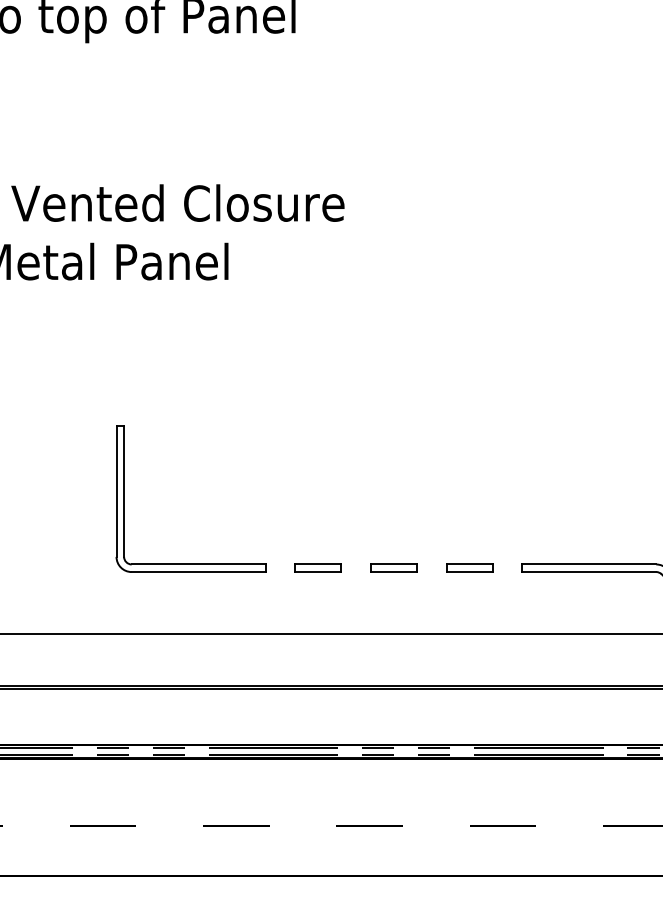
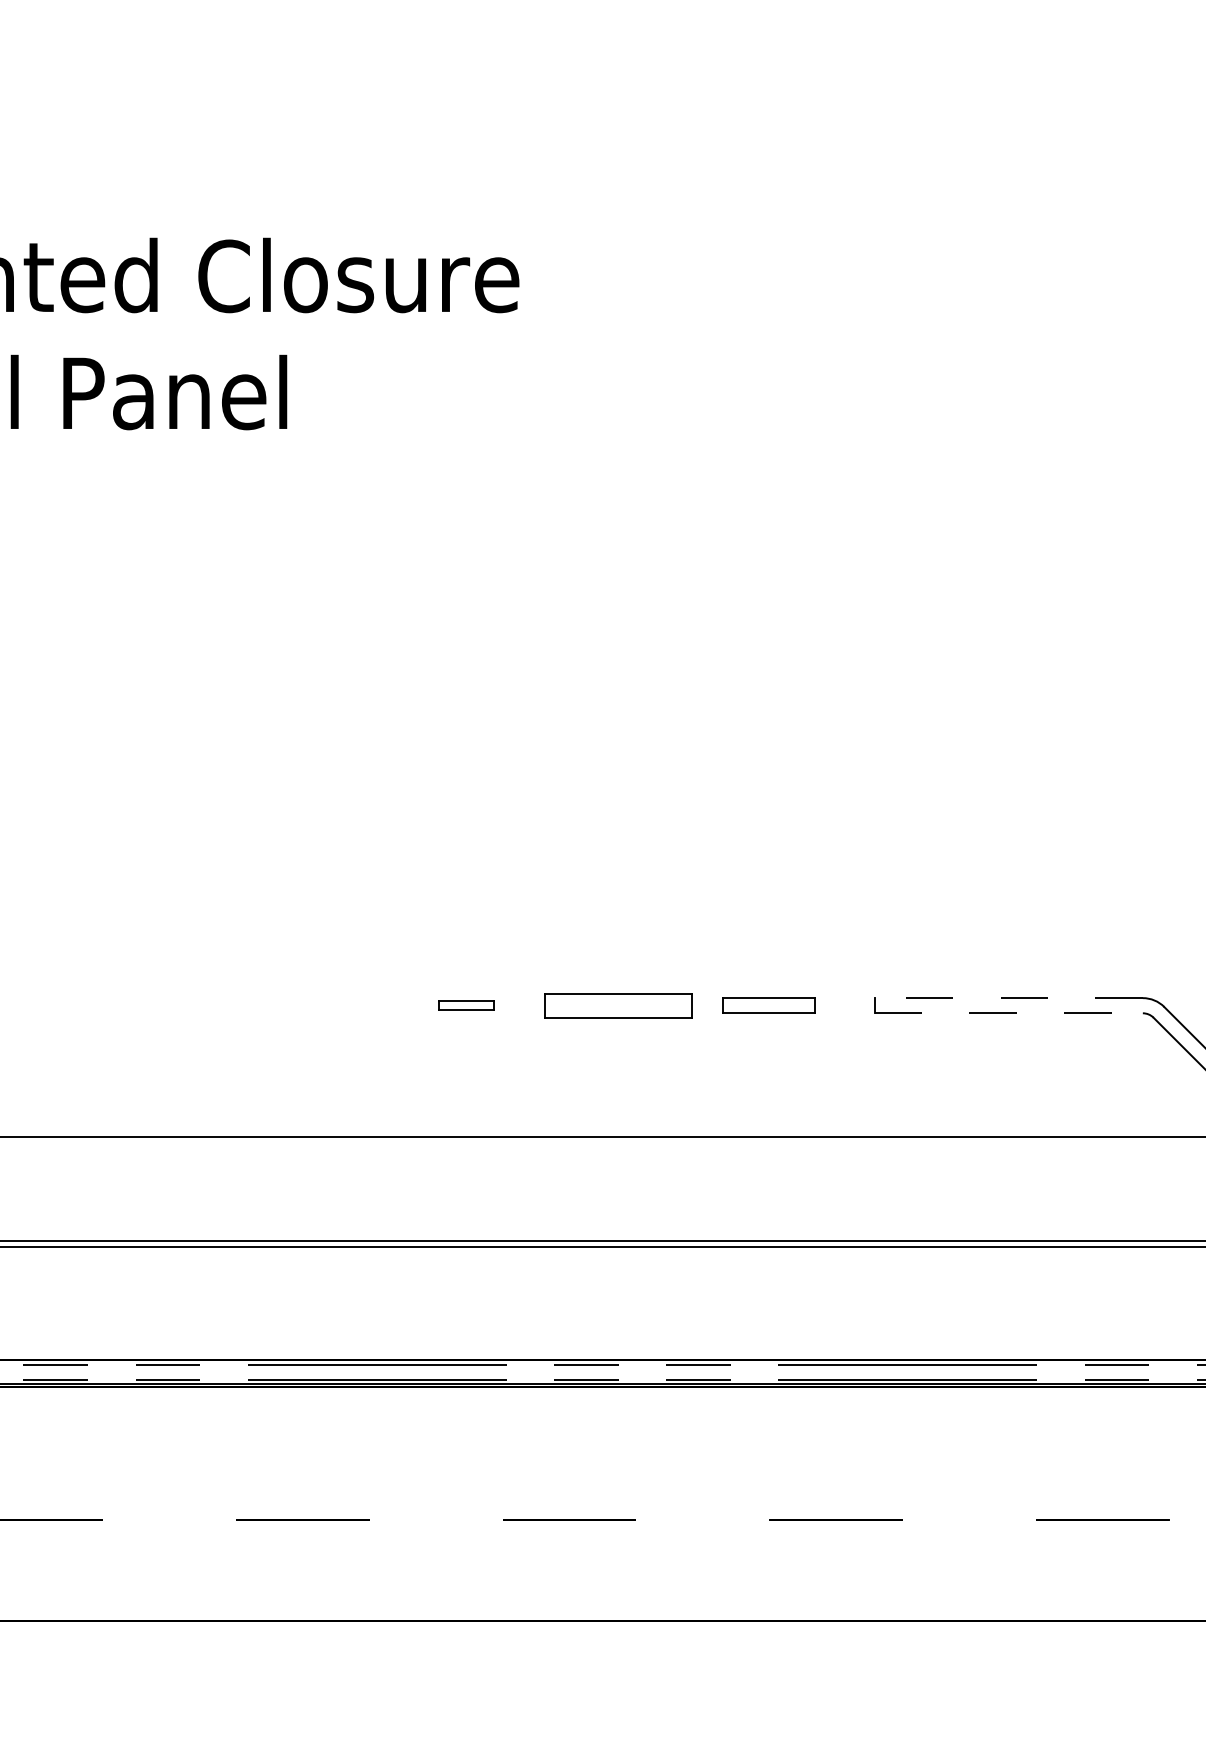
part: (190, 563) -> (211, 996), removed
line: (588, 564) -> (1007, 998), solid -> dashed
part: (317, 567) -> (465, 1004), size x0.6
part: (393, 567) -> (617, 1004), size x1.6
line: (589, 572) -> (1009, 1014), solid -> dashed

